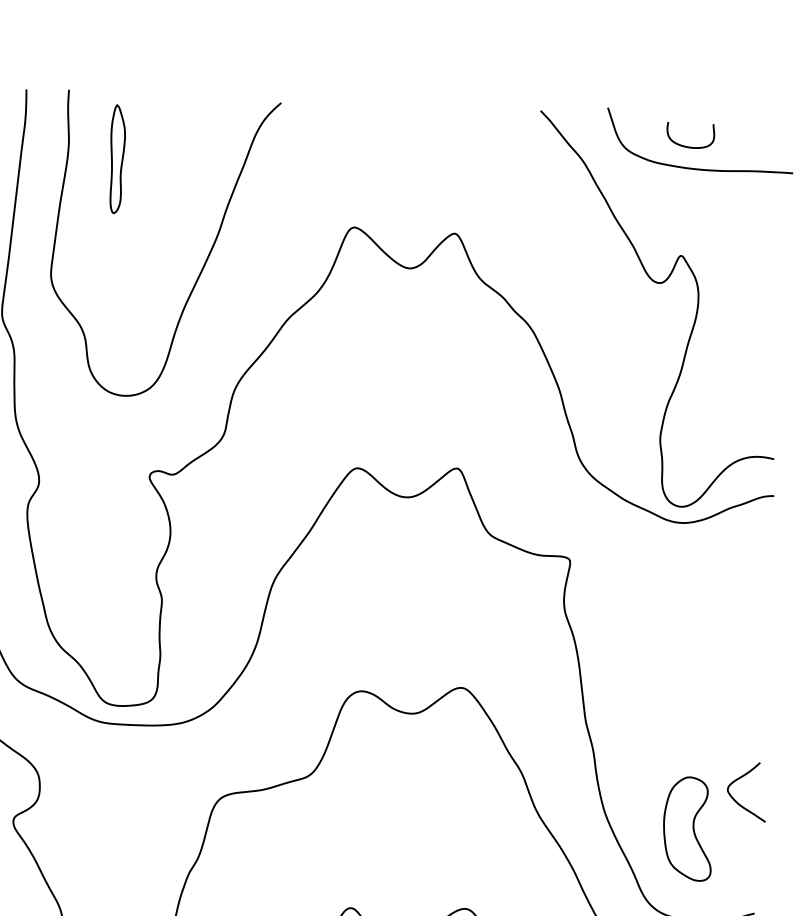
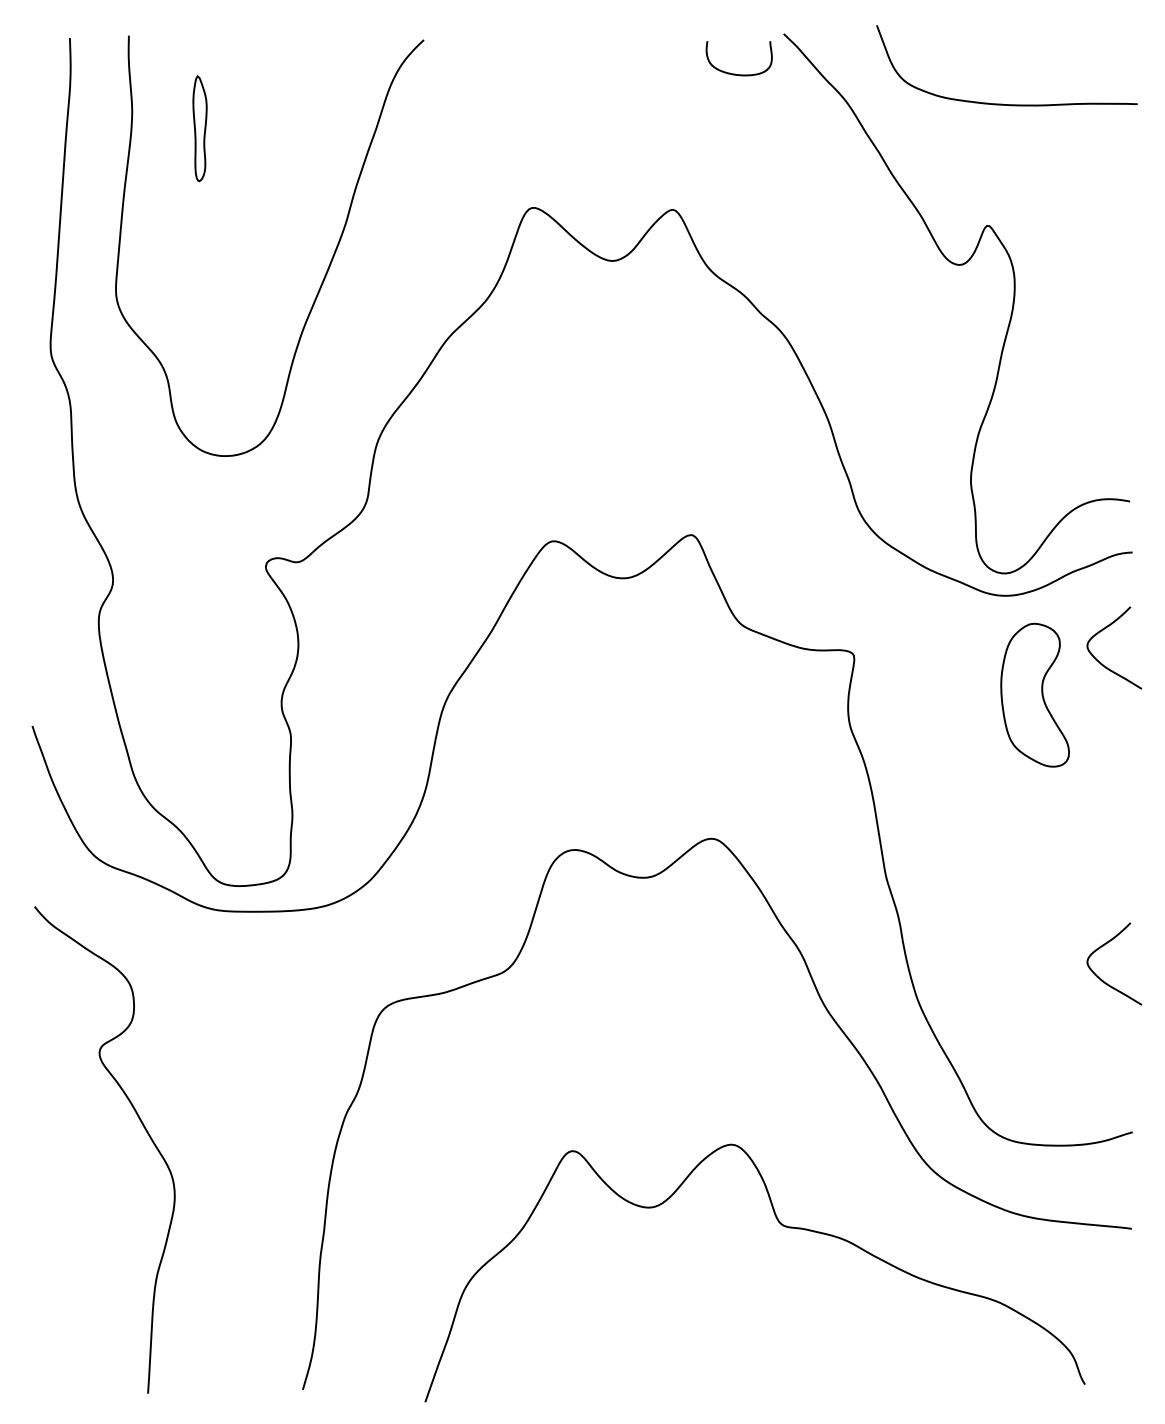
curve: (687, 146) -> (735, 73), moved
part: (116, 159) -> (199, 128), size x0.7
curve: (748, 574) -> (1101, 662), added
part: (687, 828) -> (1034, 694), moved

